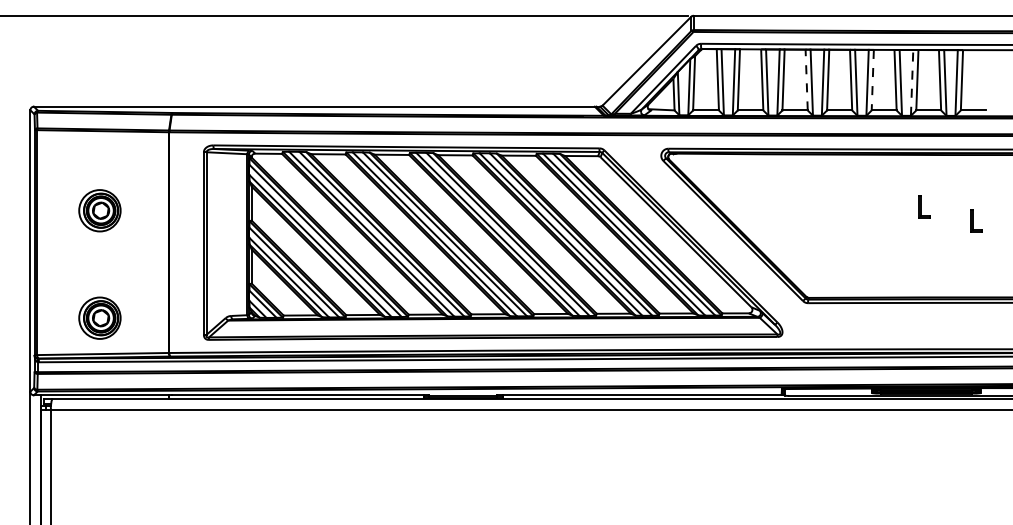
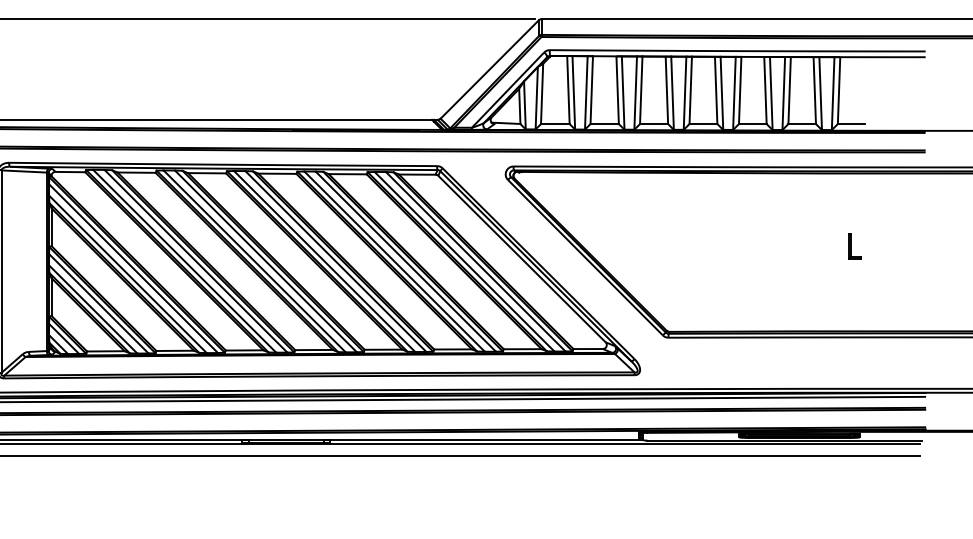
line: (806, 79) -> (666, 89), dashed -> solid
line: (872, 80) -> (739, 90), dashed -> solid
line: (912, 82) -> (784, 93), dashed -> solid
part: (924, 206) -> (797, 230), removed

